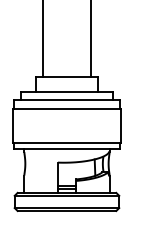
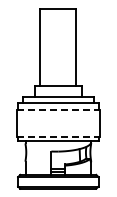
line: (67, 109) -> (58, 110), solid -> dashed
line: (67, 143) -> (58, 136), solid -> dashed

